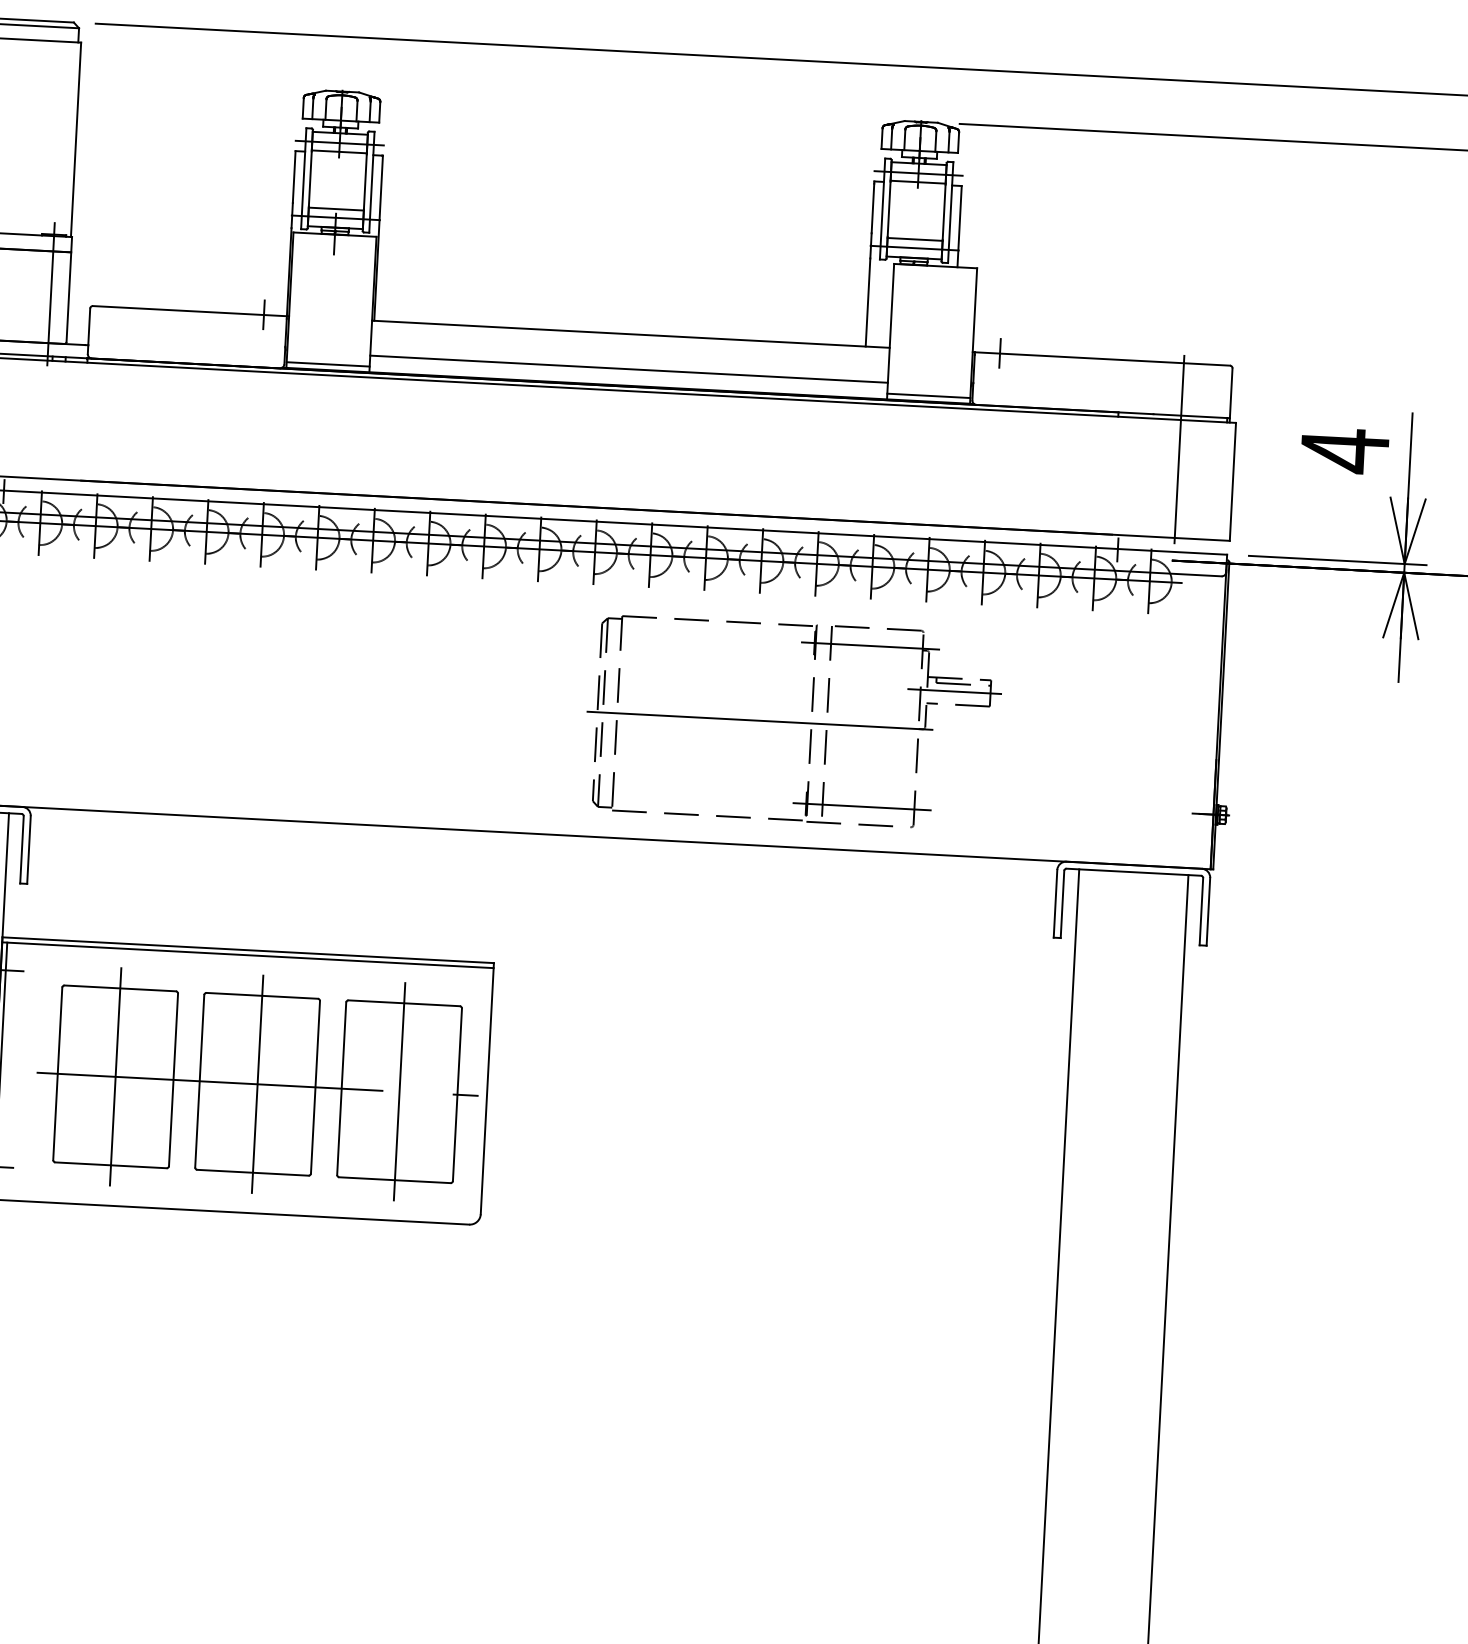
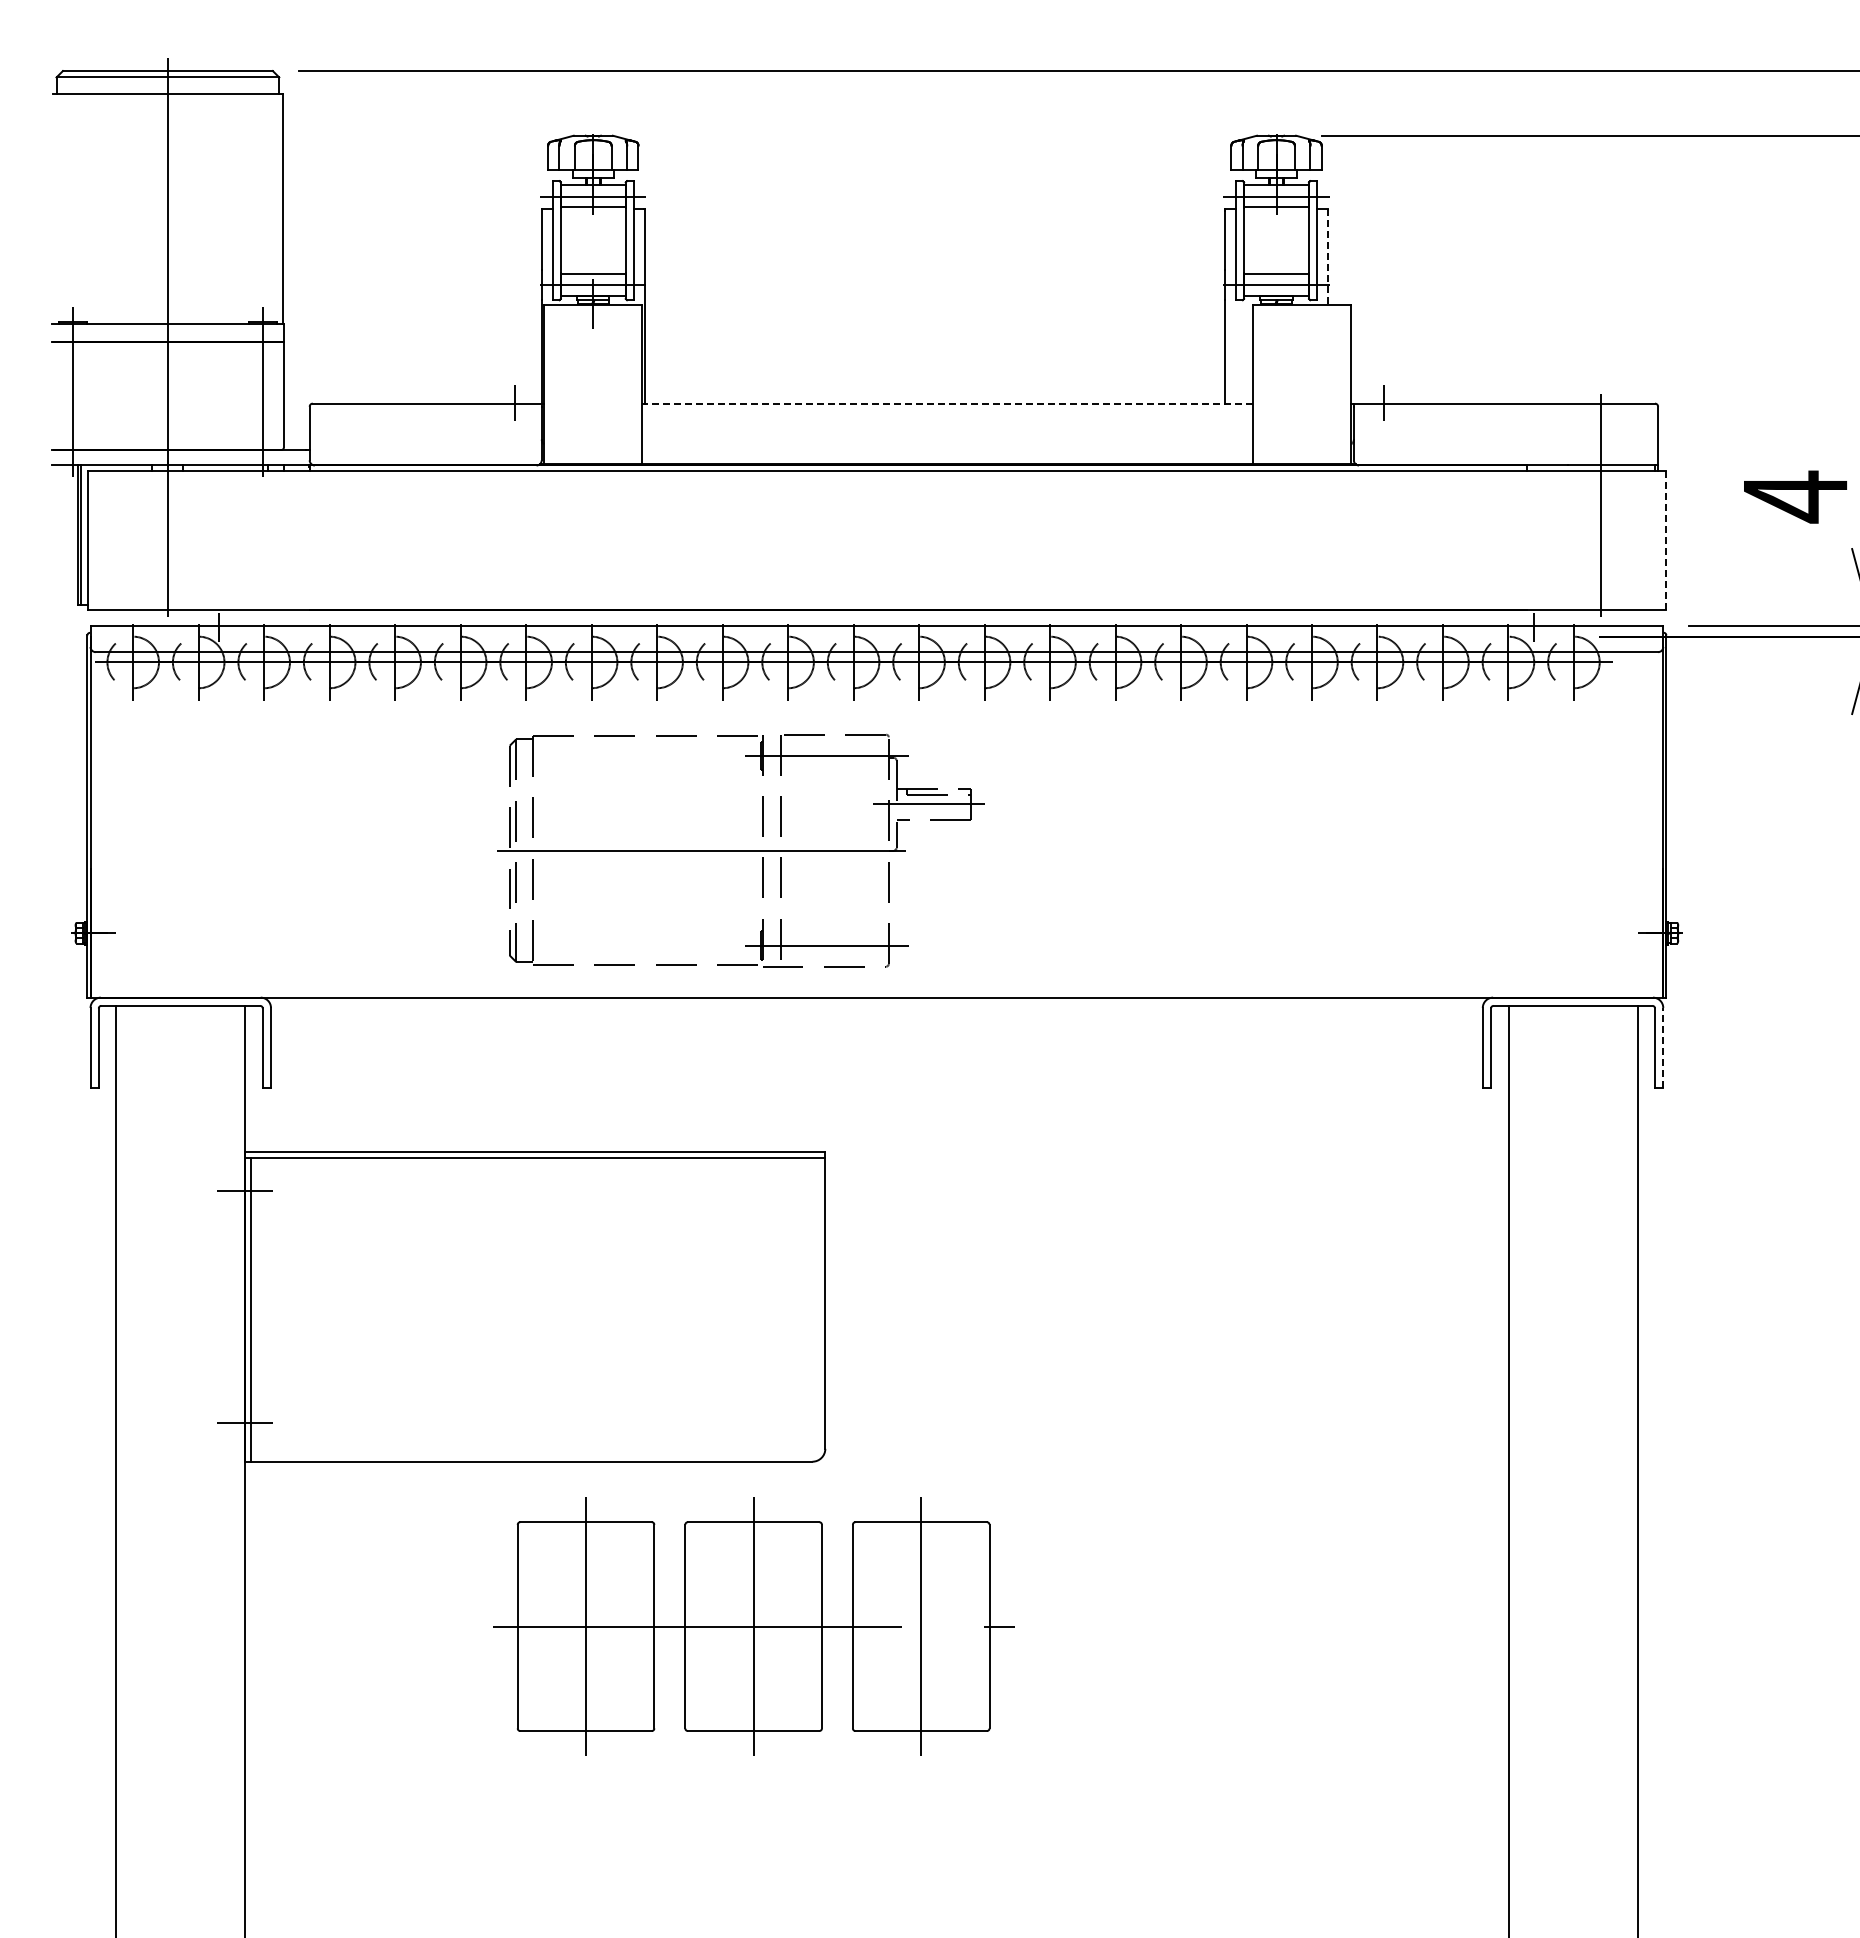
line: (959, 226) -> (1328, 256), solid -> dashed
line: (630, 334) -> (947, 403), solid -> dashed
line: (328, 364) -> (593, 457), removed
line: (628, 368) -> (947, 444), removed
line: (928, 395) -> (1302, 457), removed
line: (1232, 482) -> (1665, 540), solid -> dashed
part: (792, 722) -> (740, 850), moved
line: (1208, 911) -> (1663, 1047), solid -> dashed
part: (257, 1084) -> (753, 1626), moved

